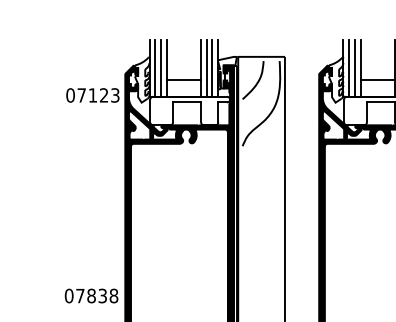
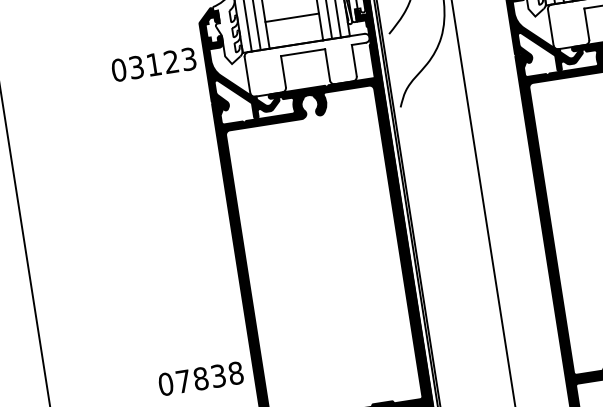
text: (81, 95) -> (136, 67), 07123 -> 03123

